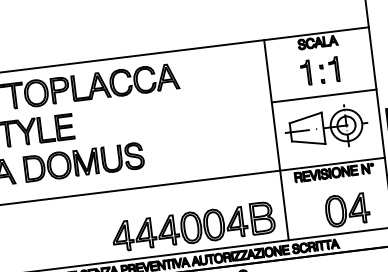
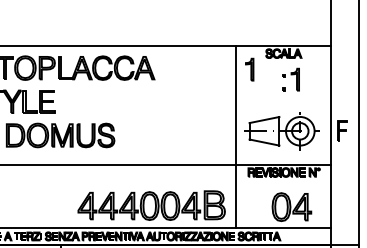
part: (305, 72) -> (249, 69), moved
line: (324, 96) -> (283, 102), removed

